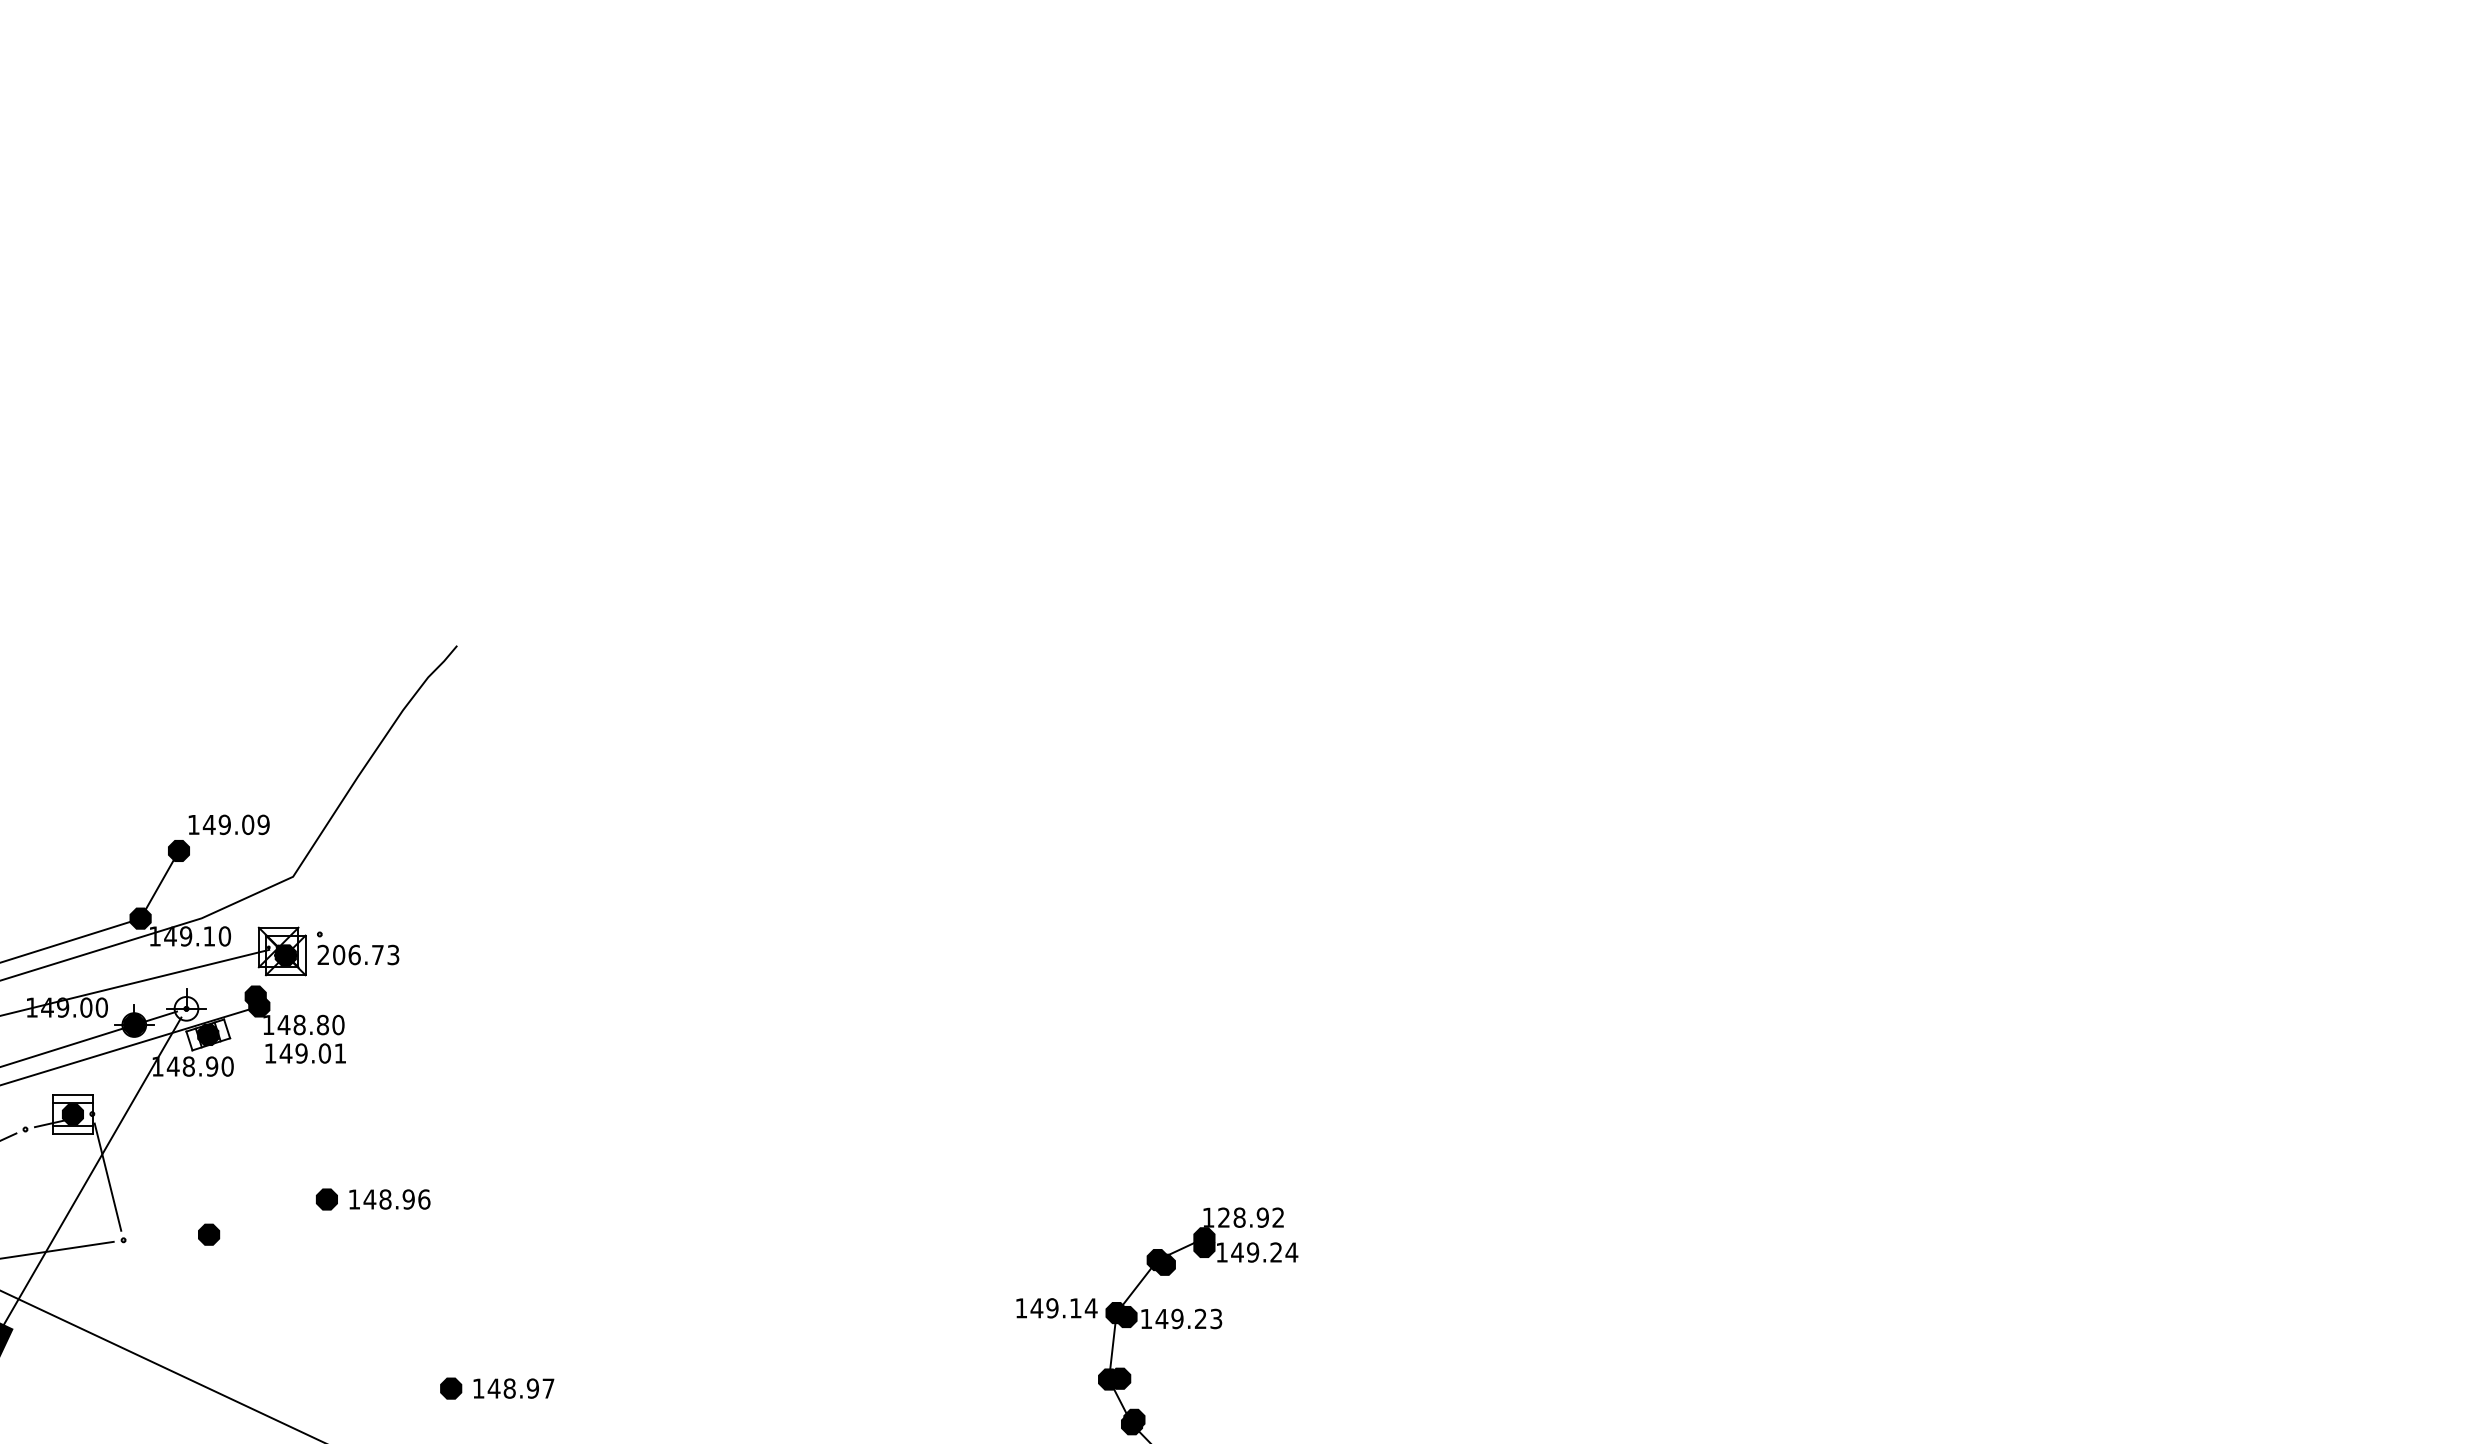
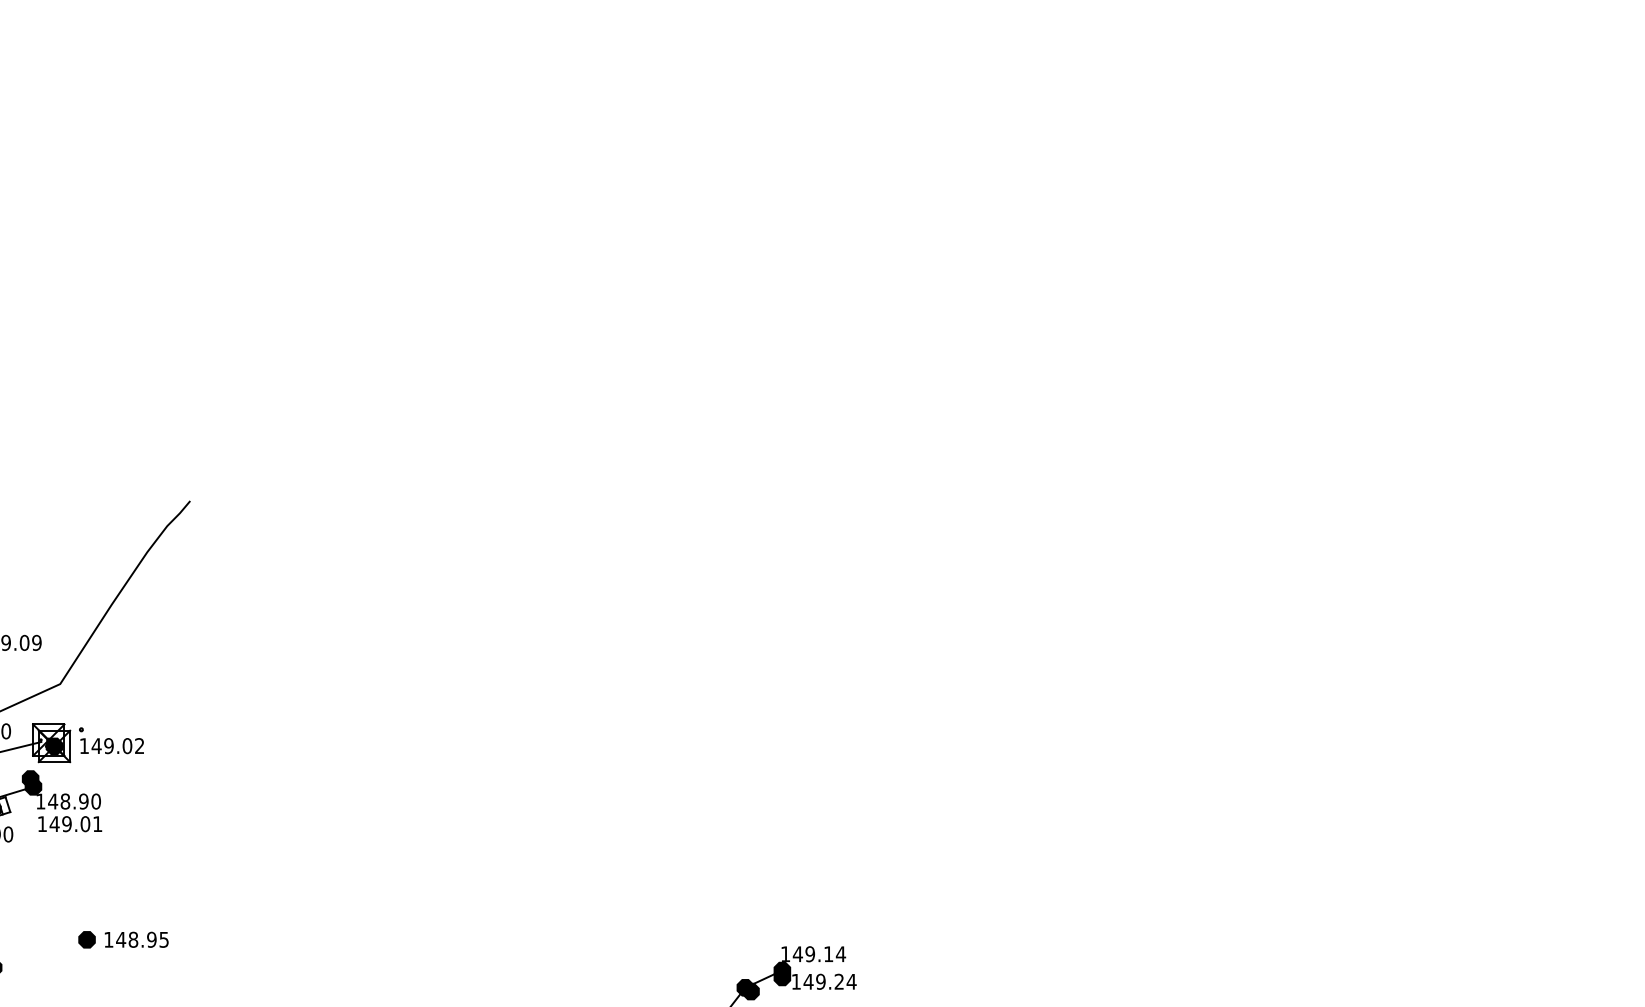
text: (358, 954) -> (112, 745), 206.73 -> 149.02
text: (322, 1025) -> (83, 801), 148.80 -> 148.90
text: (424, 1199) -> (164, 939), 148.96 -> 148.95
text: (1250, 1217) -> (818, 954), 128.92 -> 149.14

